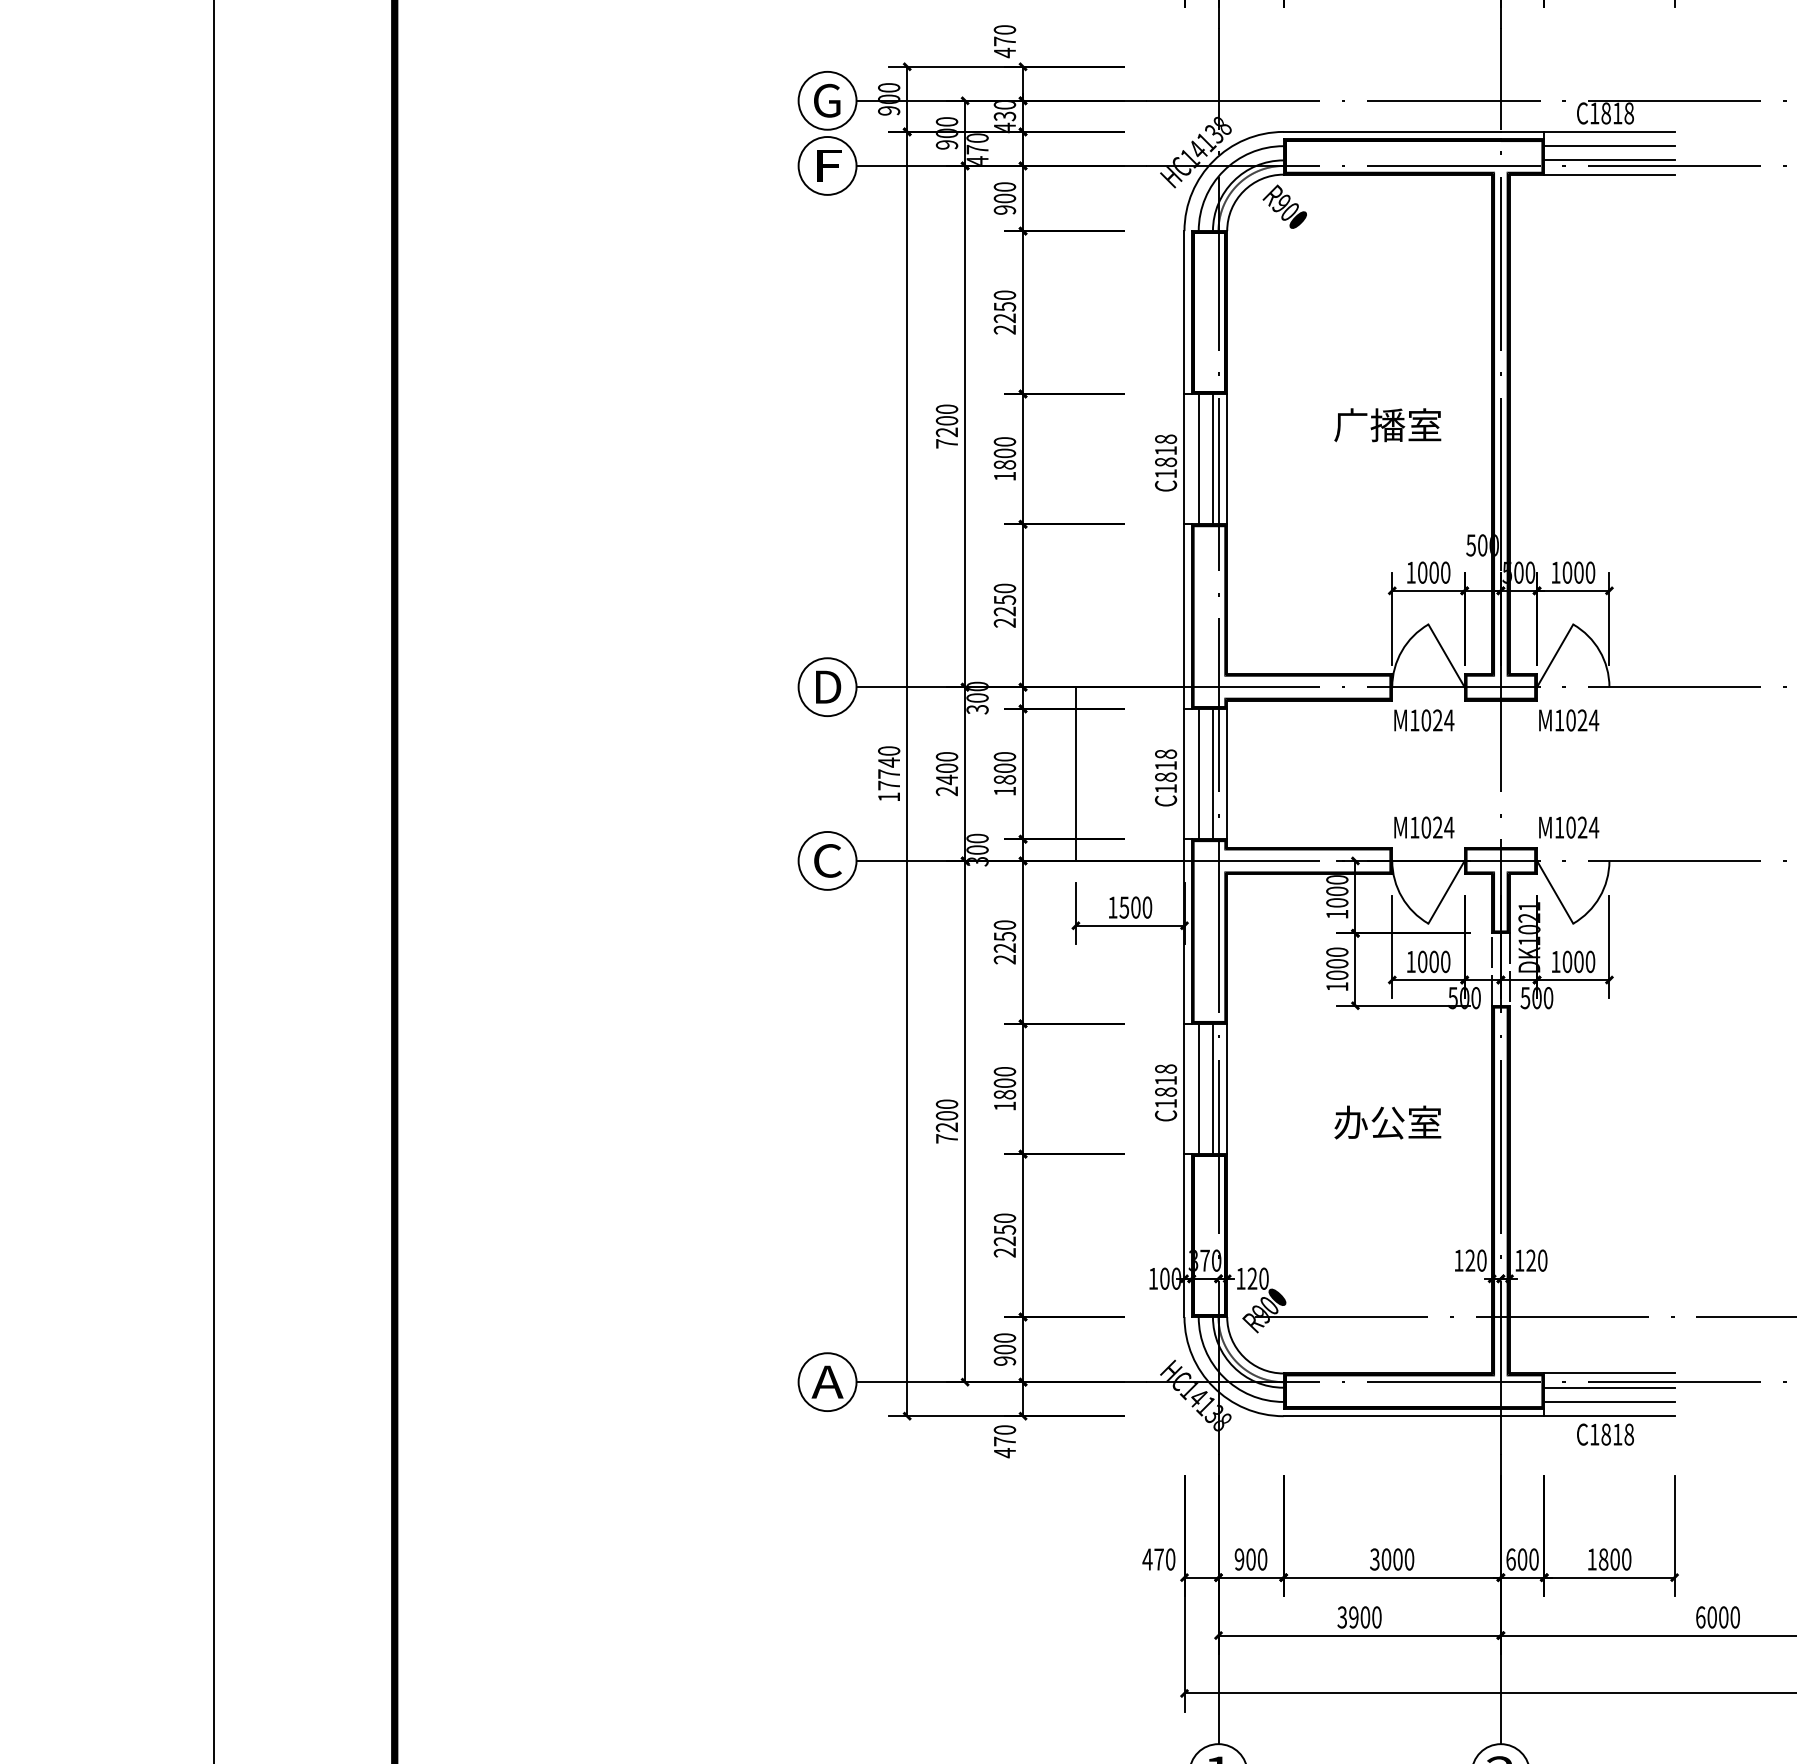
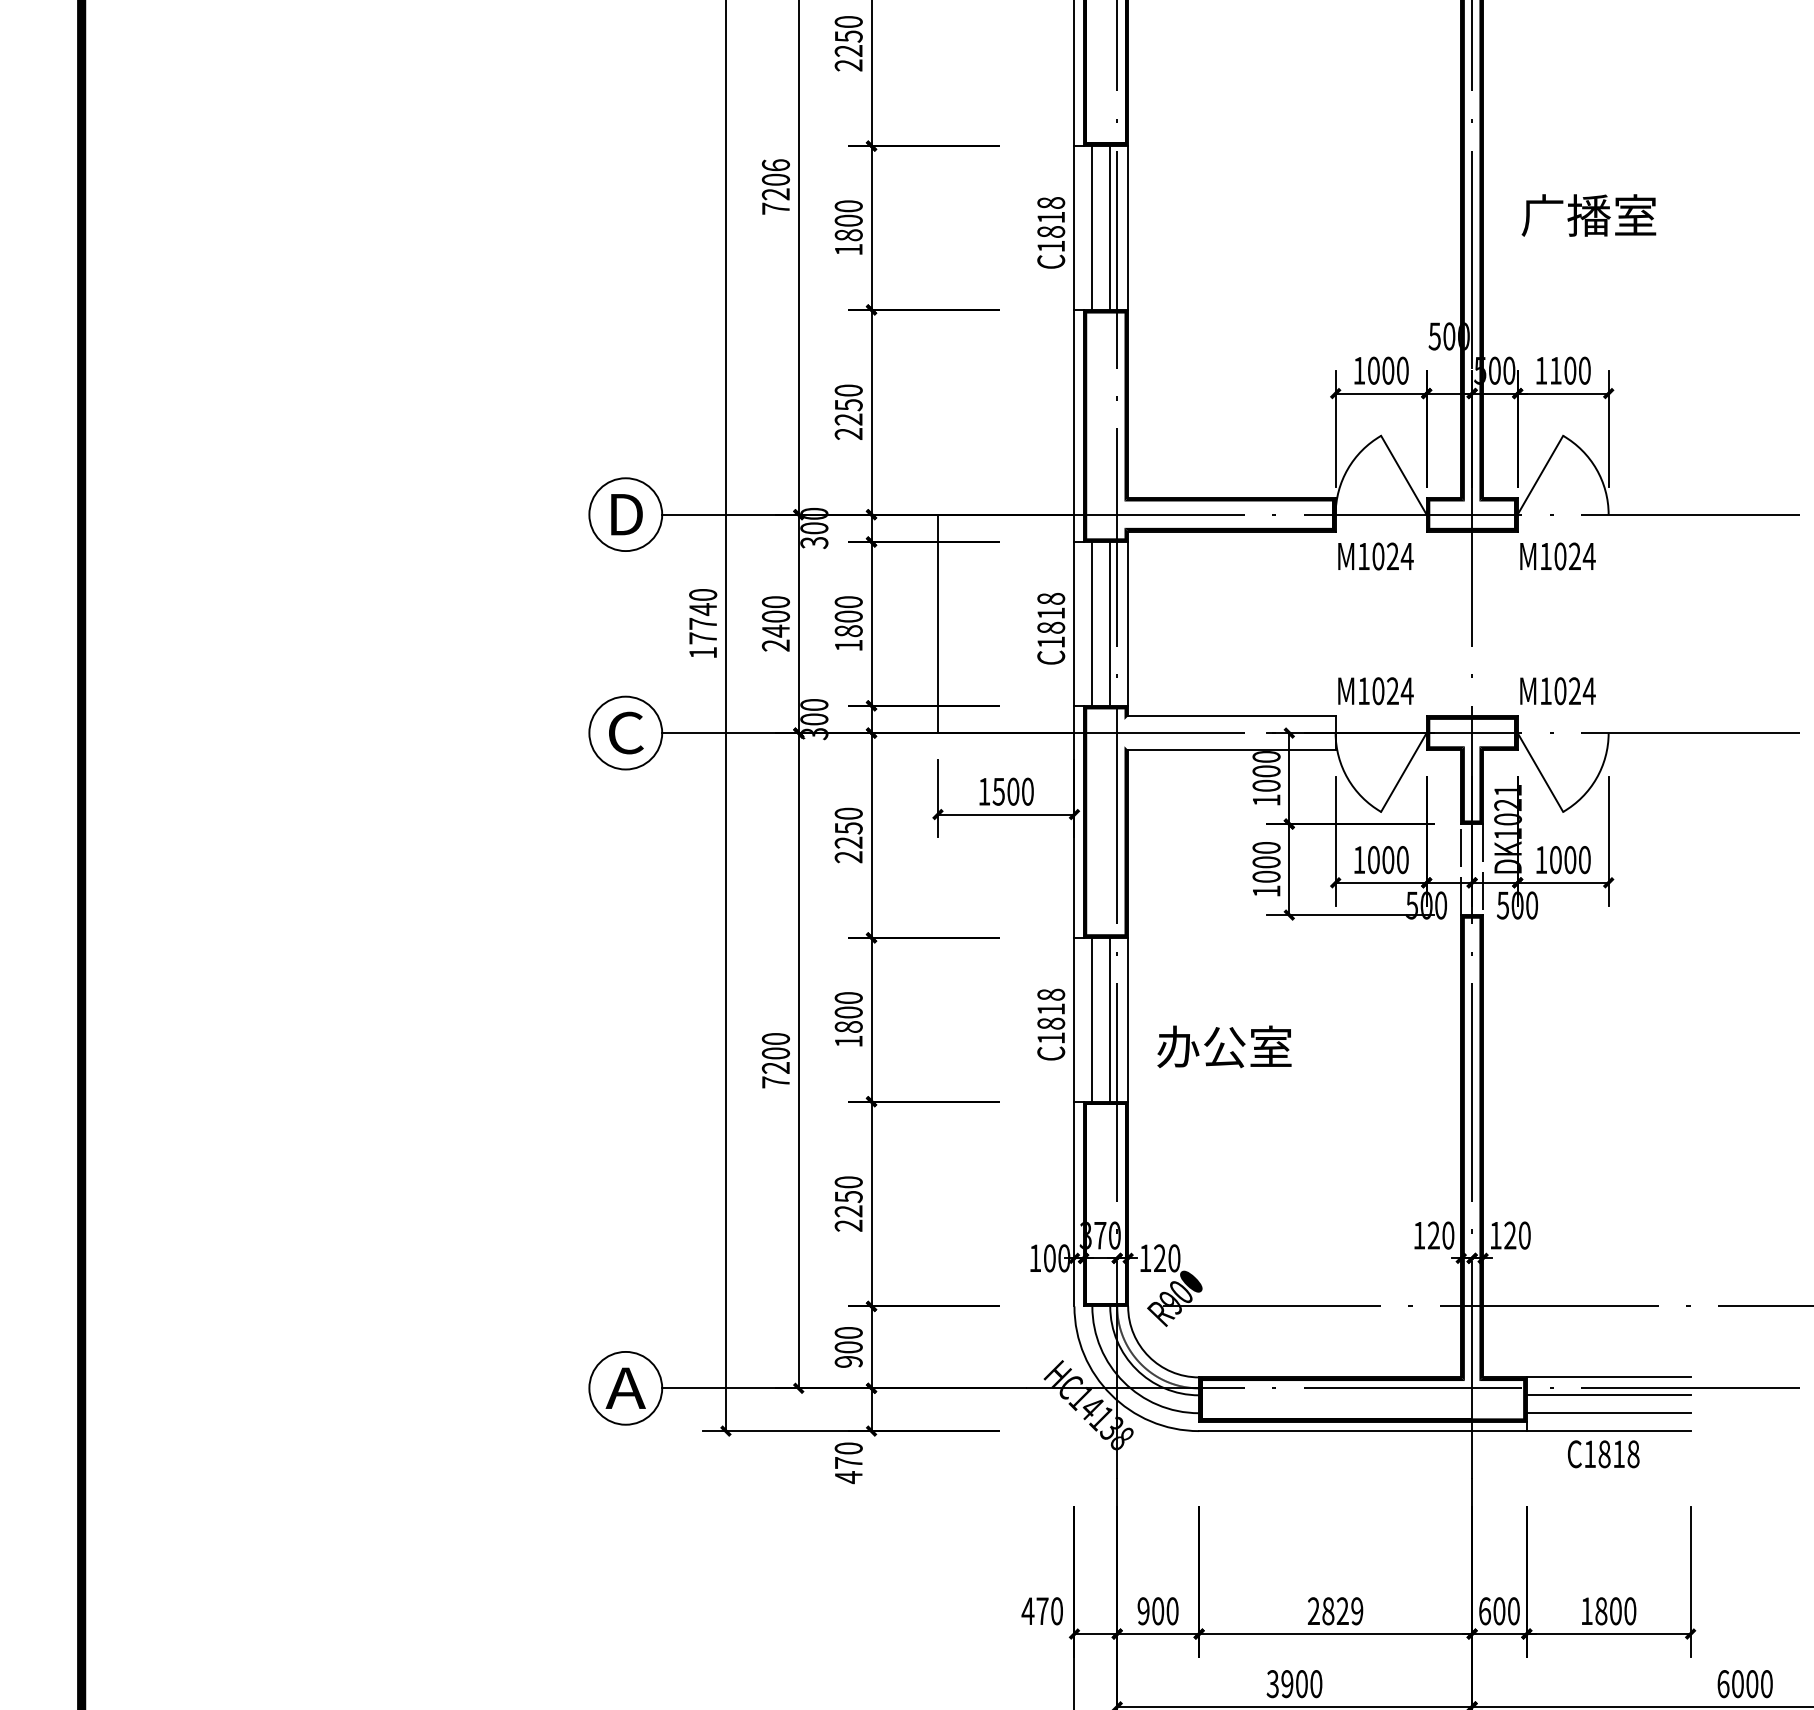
text: (946, 408) -> (775, 164), 7200 -> 7206
text: (1387, 425) -> (1588, 215), moved
text: (1567, 572) -> (1555, 370), 1000 -> 1100
fill: (1308, 860) -> (1230, 732), removed
text: (1387, 1122) -> (1224, 1046), moved
text: (1392, 1559) -> (1335, 1611), 3000 -> 2829

